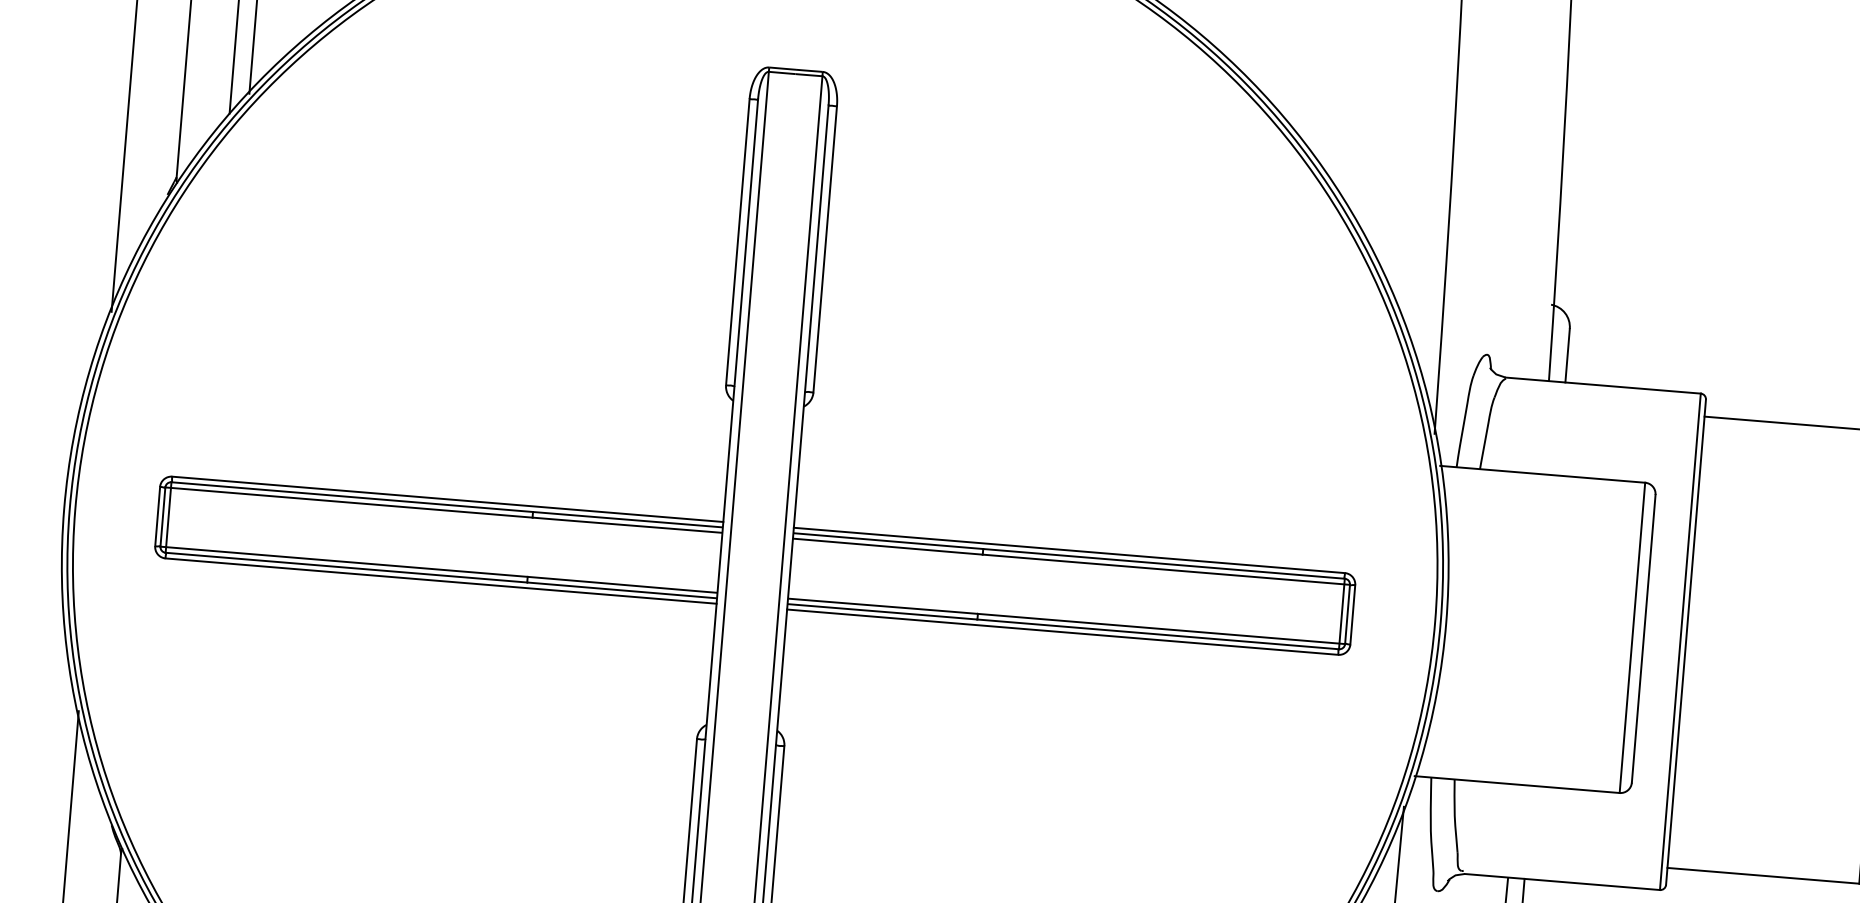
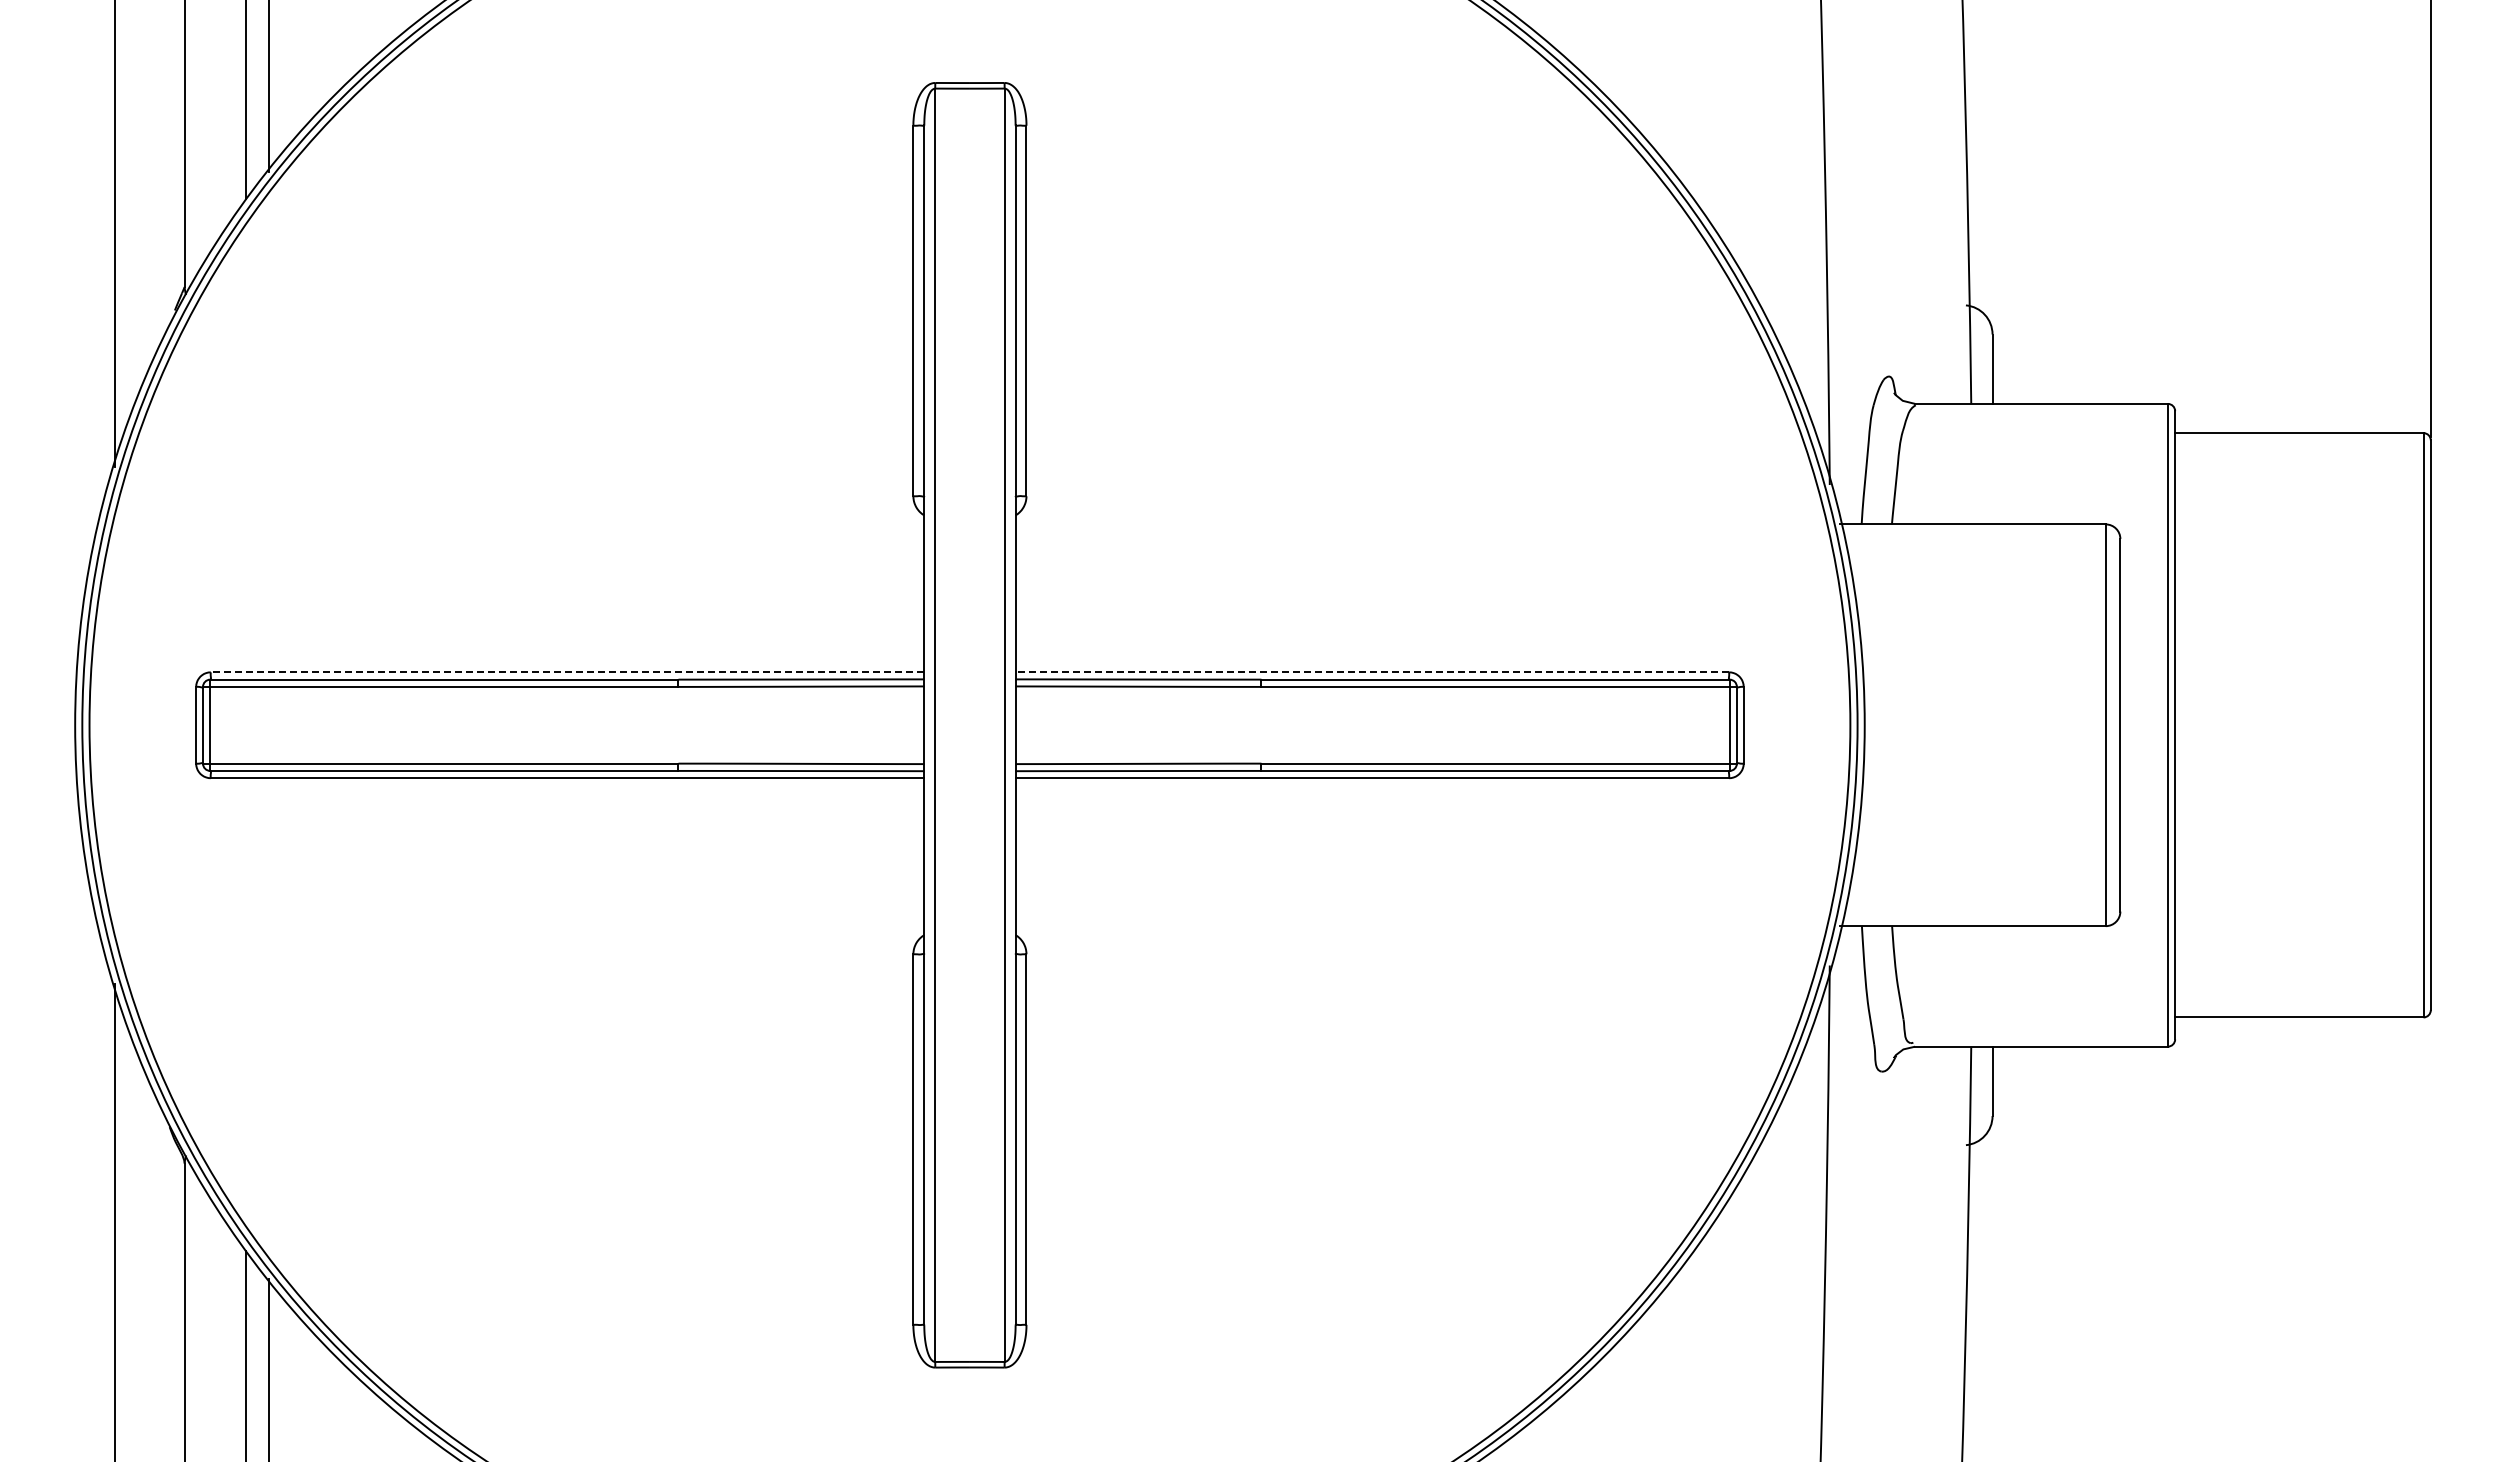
line: (447, 499) -> (567, 672), solid -> dashed
line: (1069, 550) -> (1372, 672), solid -> dashed

